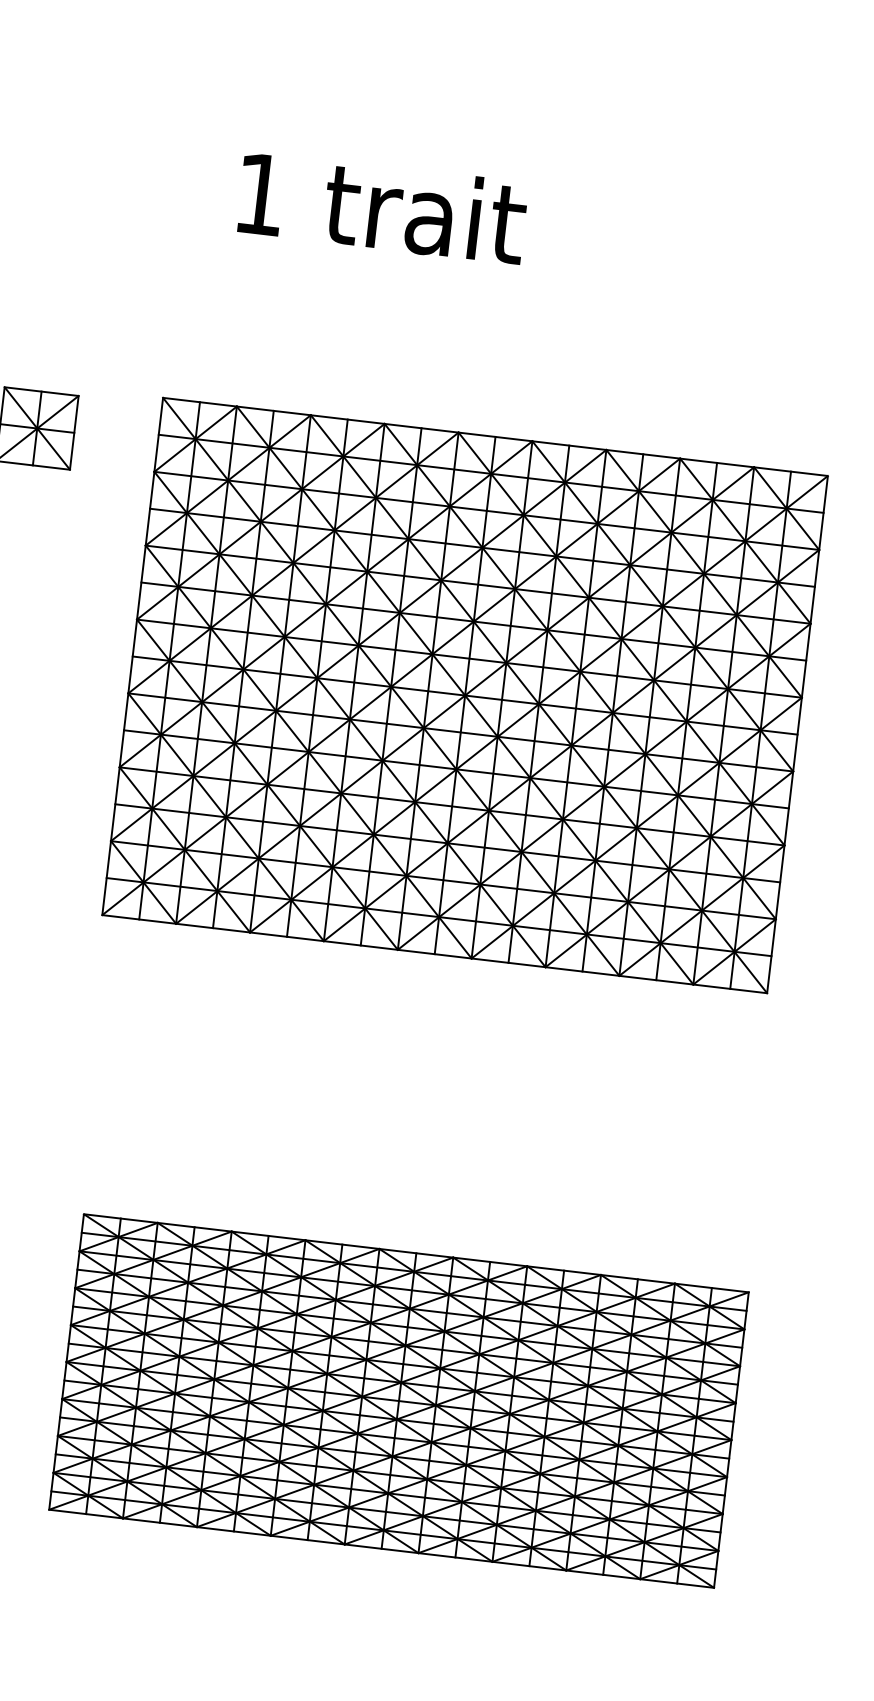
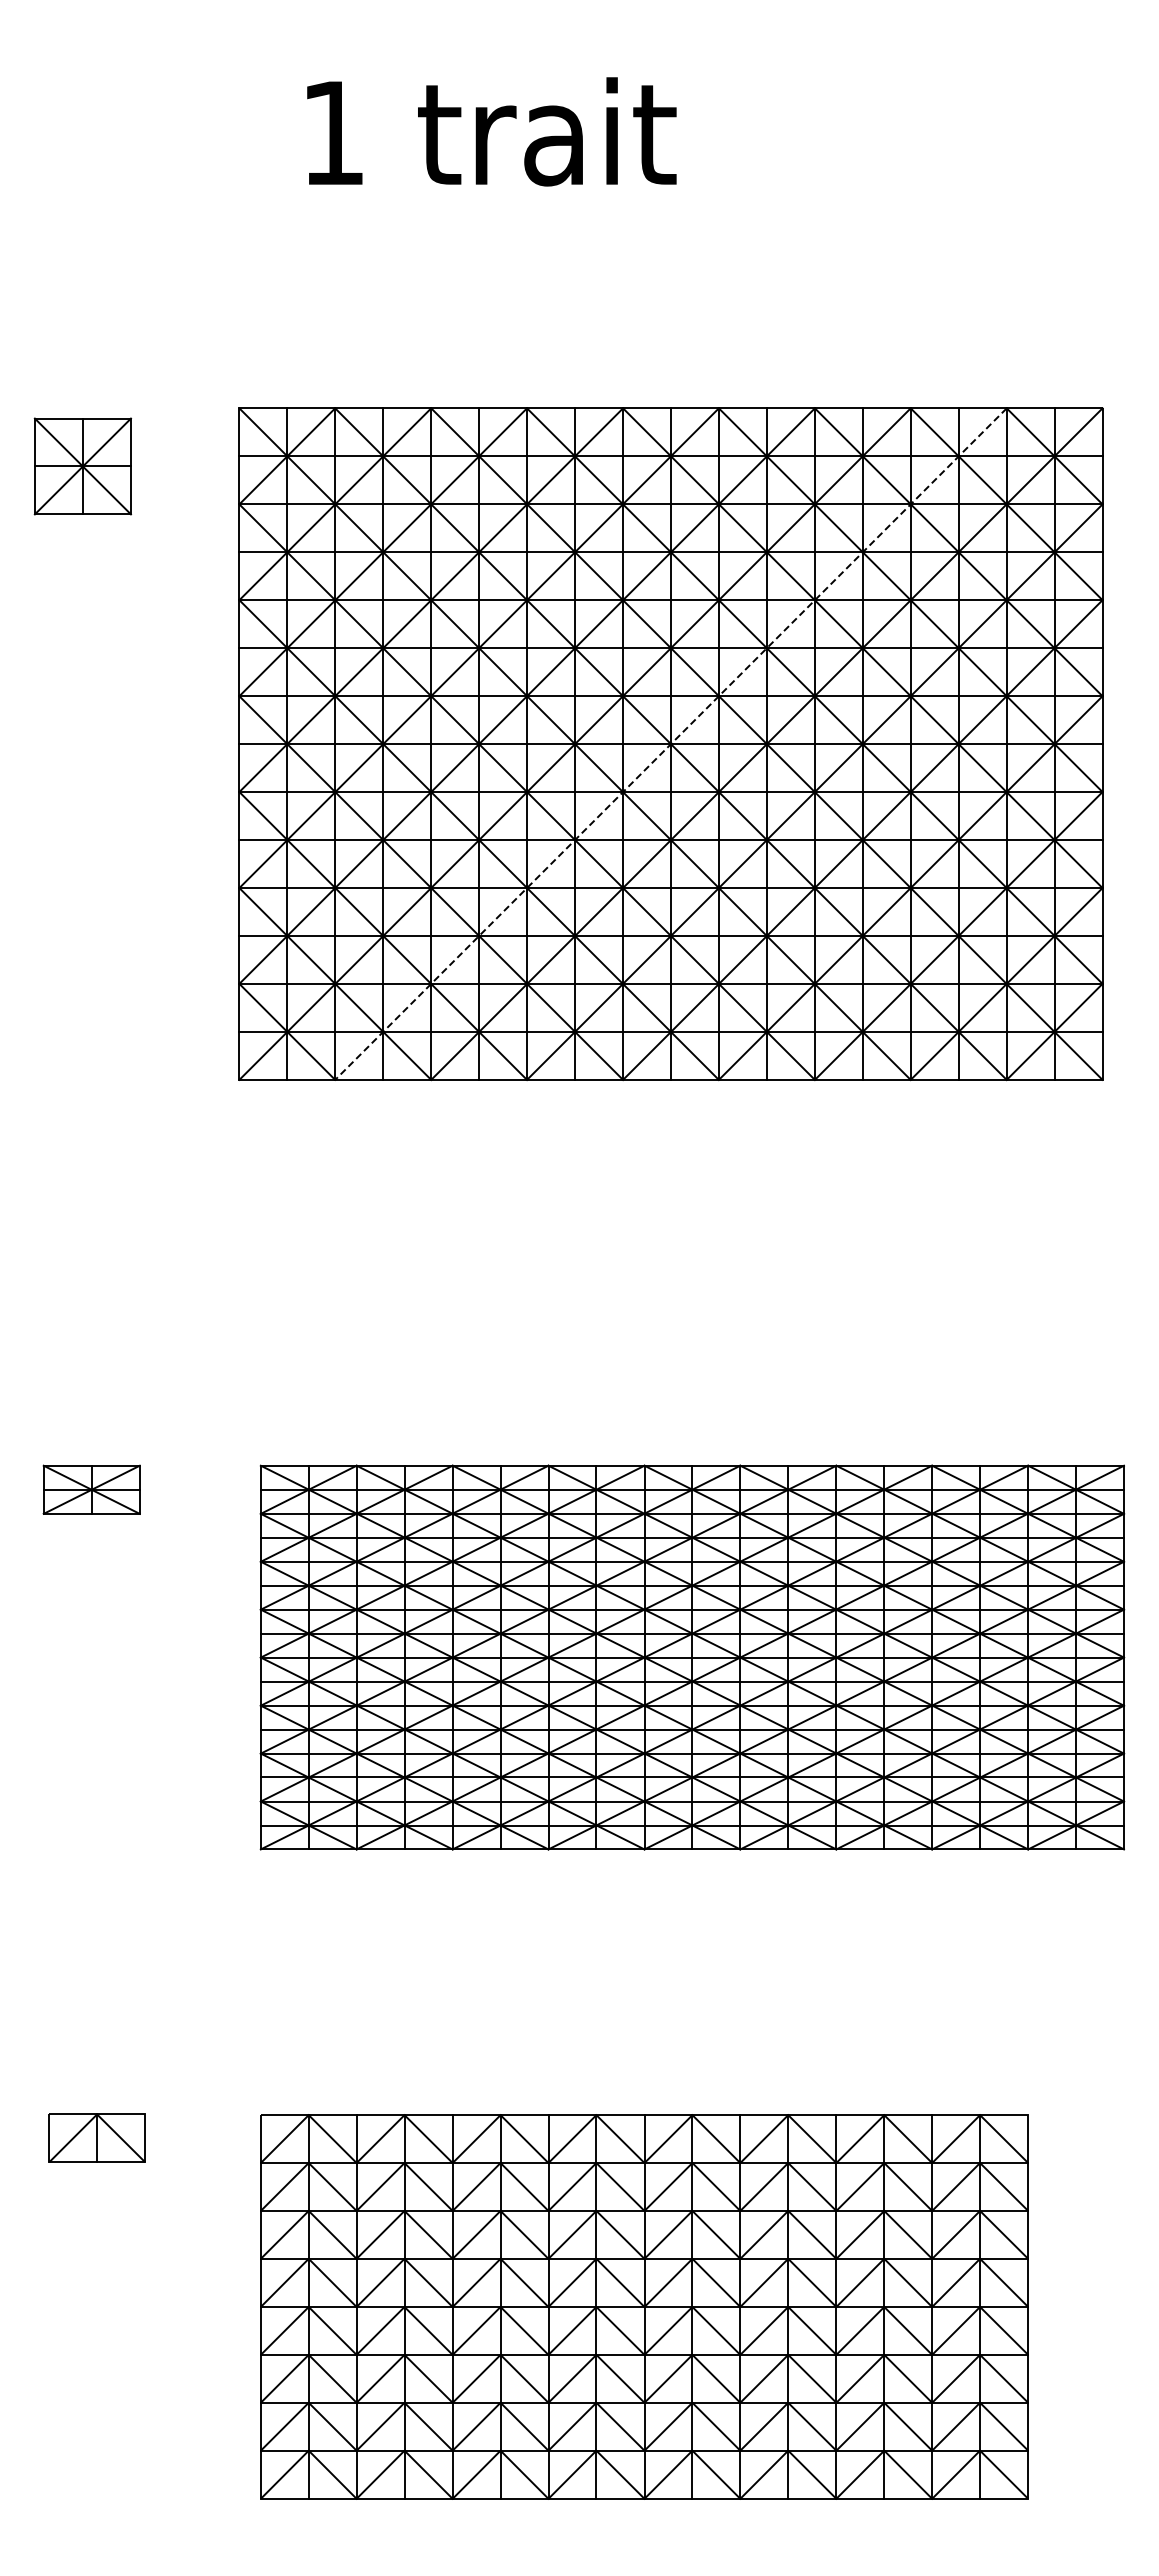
line: (464, 695) -> (670, 744), solid -> dashed

